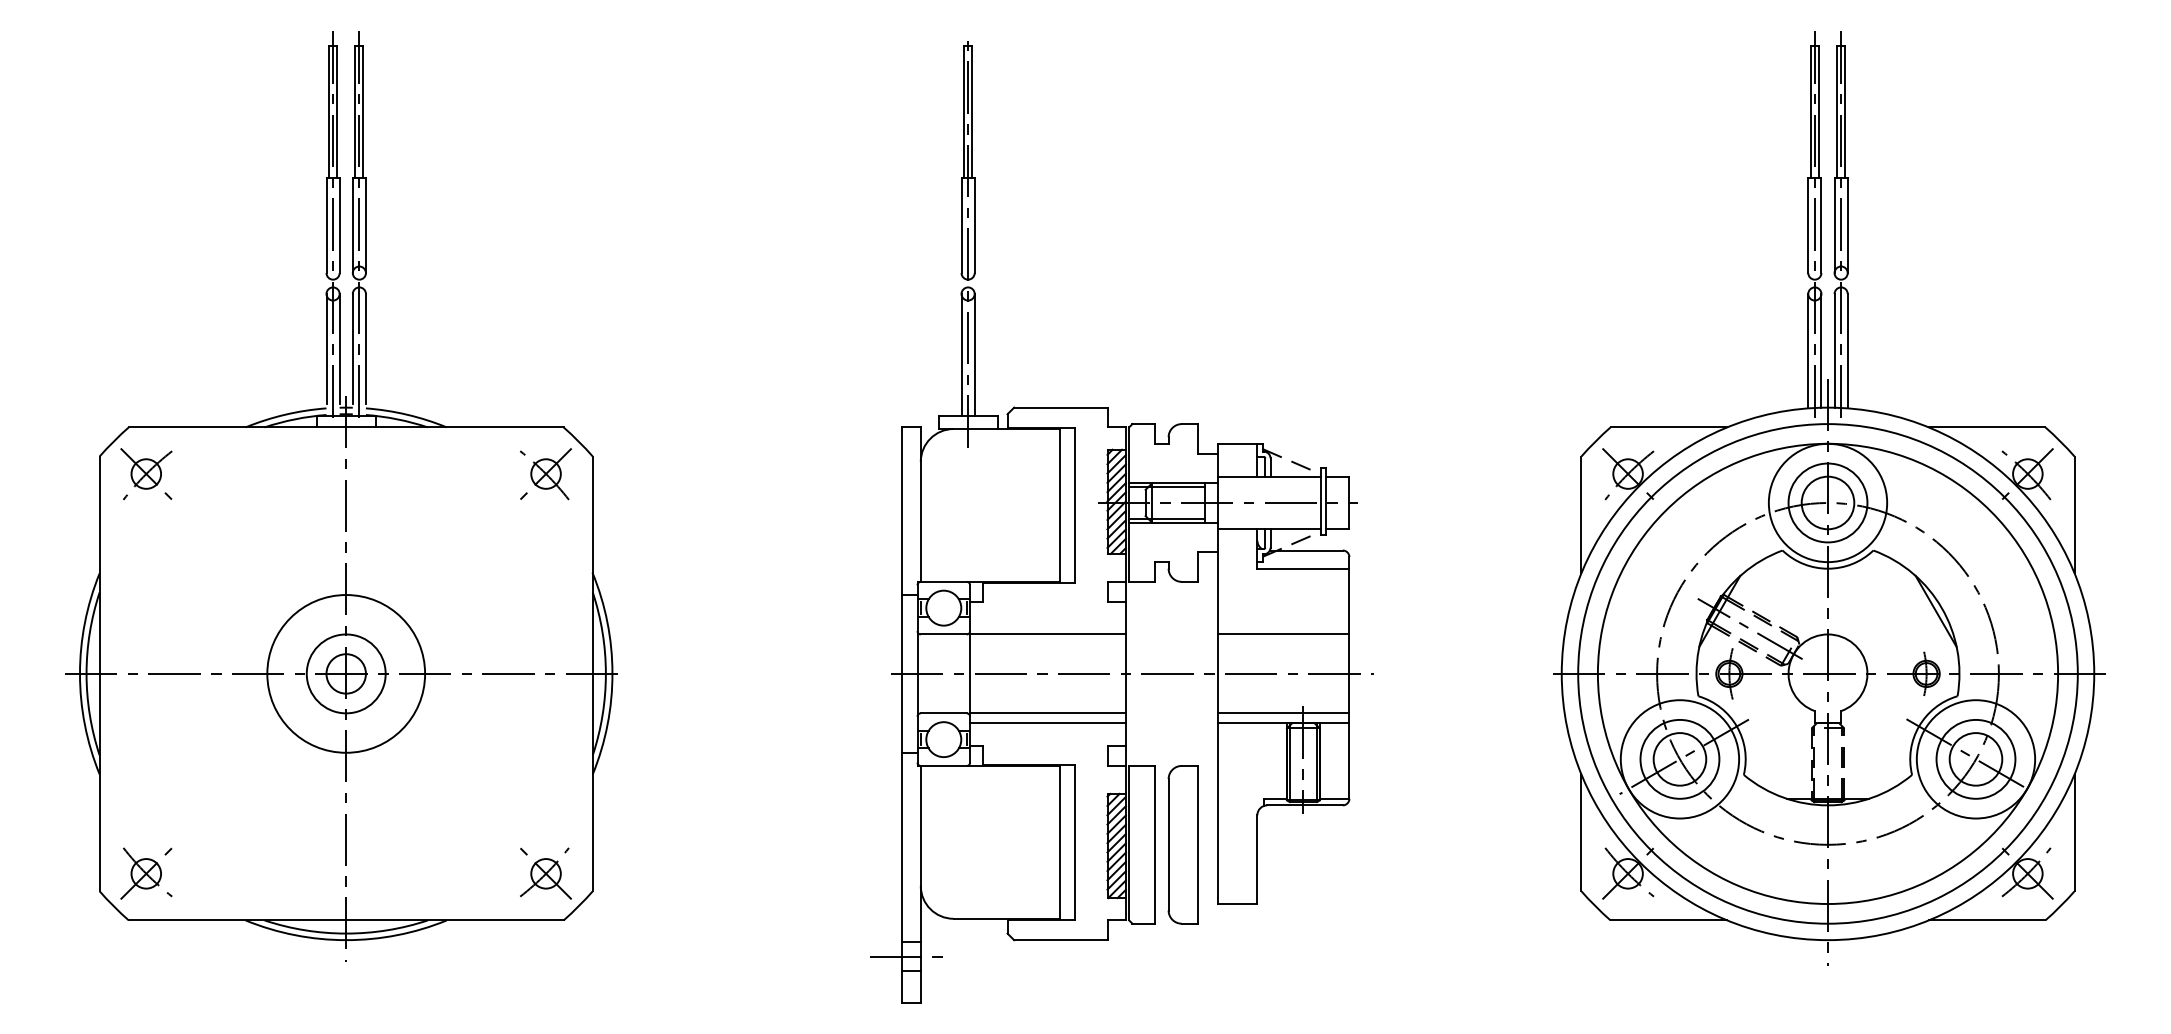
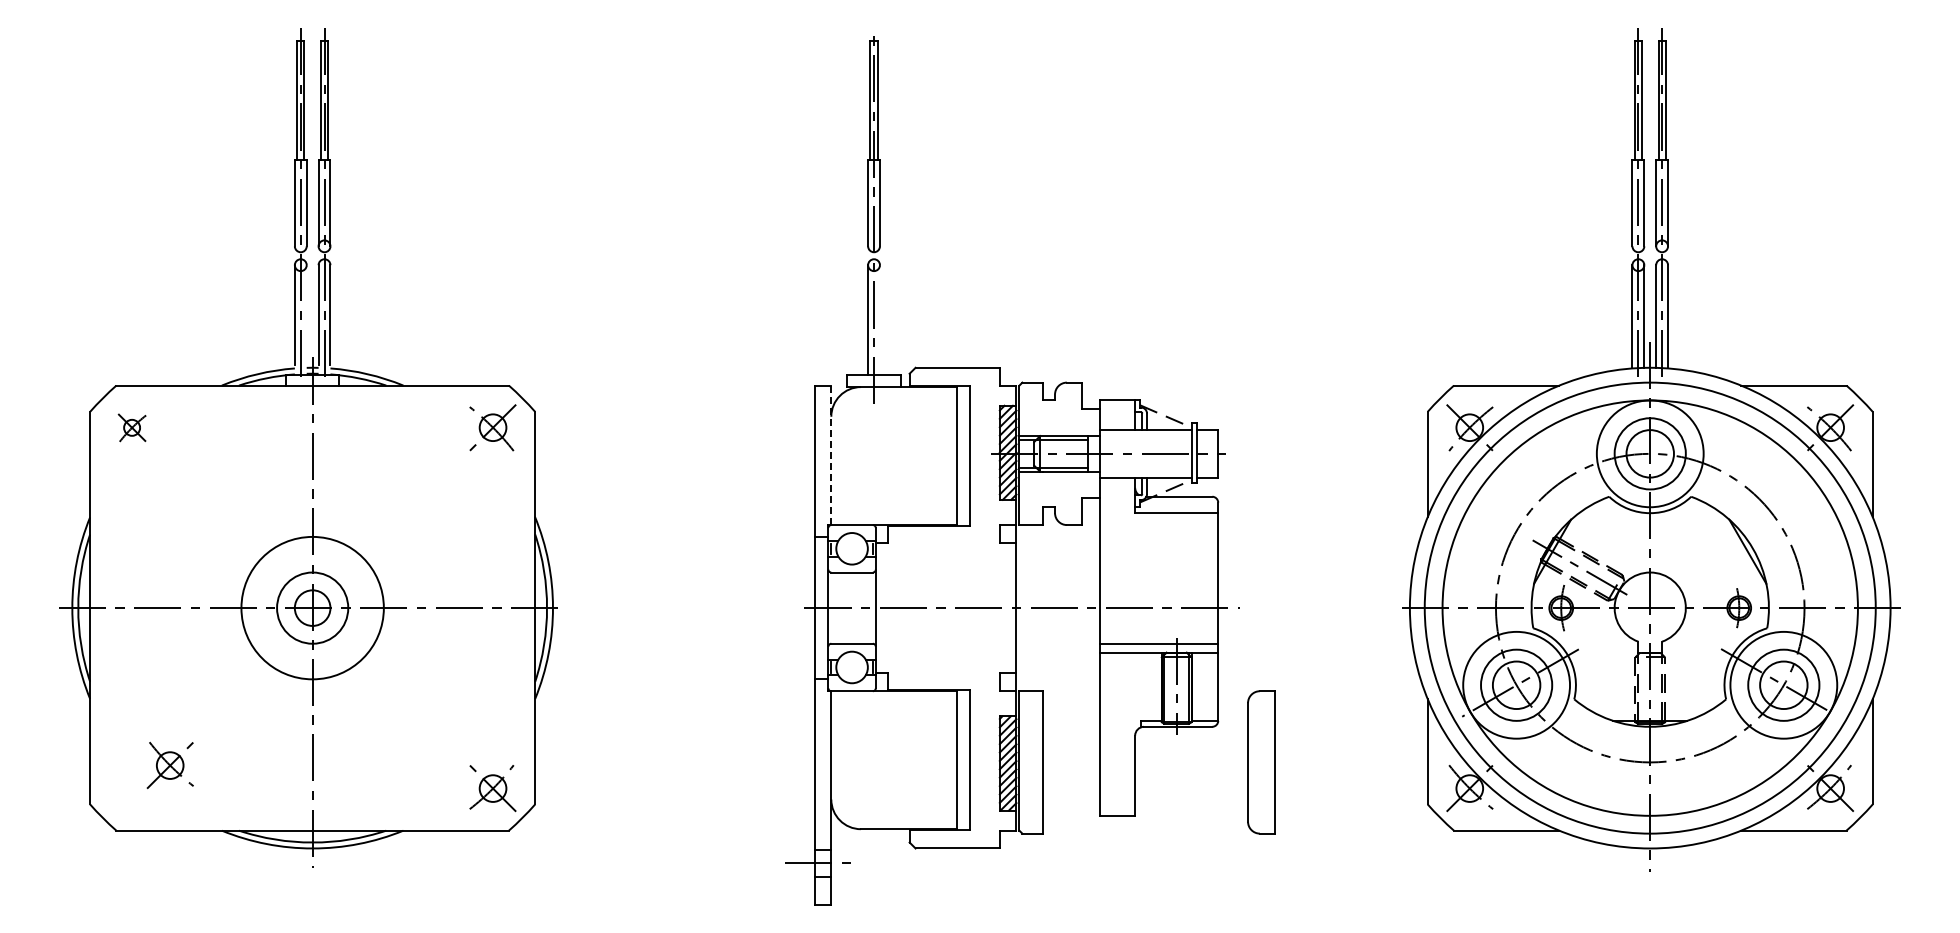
line: (339, 348) -> (306, 314), removed
line: (974, 355) -> (879, 320), removed
part: (145, 473) -> (131, 427), size x0.6
line: (920, 504) -> (831, 455), solid -> dashed
line: (1047, 634) -> (945, 572), removed
line: (1283, 634) -> (1158, 572), removed
line: (1047, 713) -> (945, 643), removed
line: (1047, 723) -> (945, 652), removed
part: (1183, 844) -> (1261, 762), moved
part: (145, 873) -> (169, 765), moved

